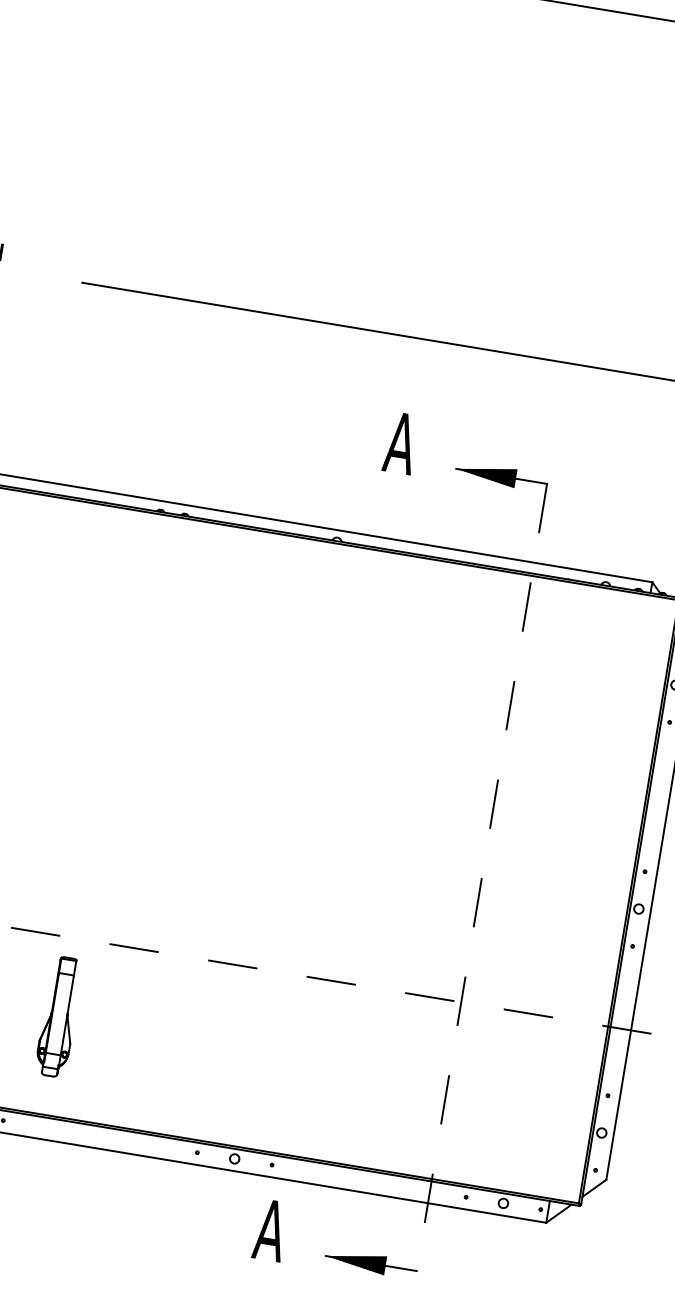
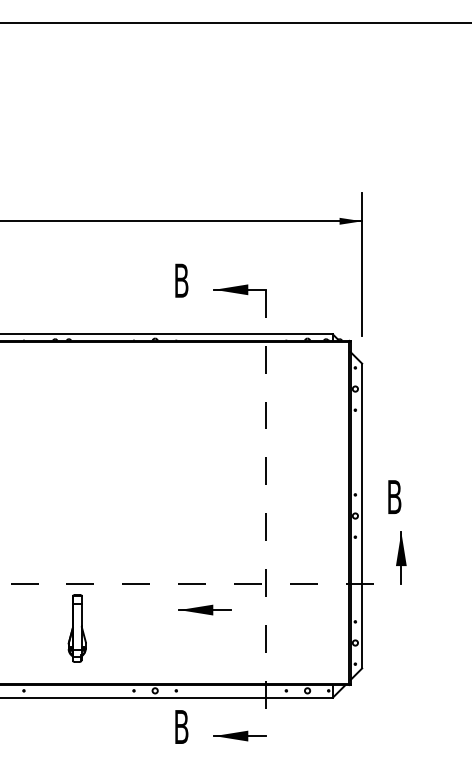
text: (400, 442) -> (181, 280), A -> B
part: (57, 1016) -> (76, 628), moved
part: (345, 1029) -> (204, 609), added
text: (270, 1229) -> (181, 726), A -> B

